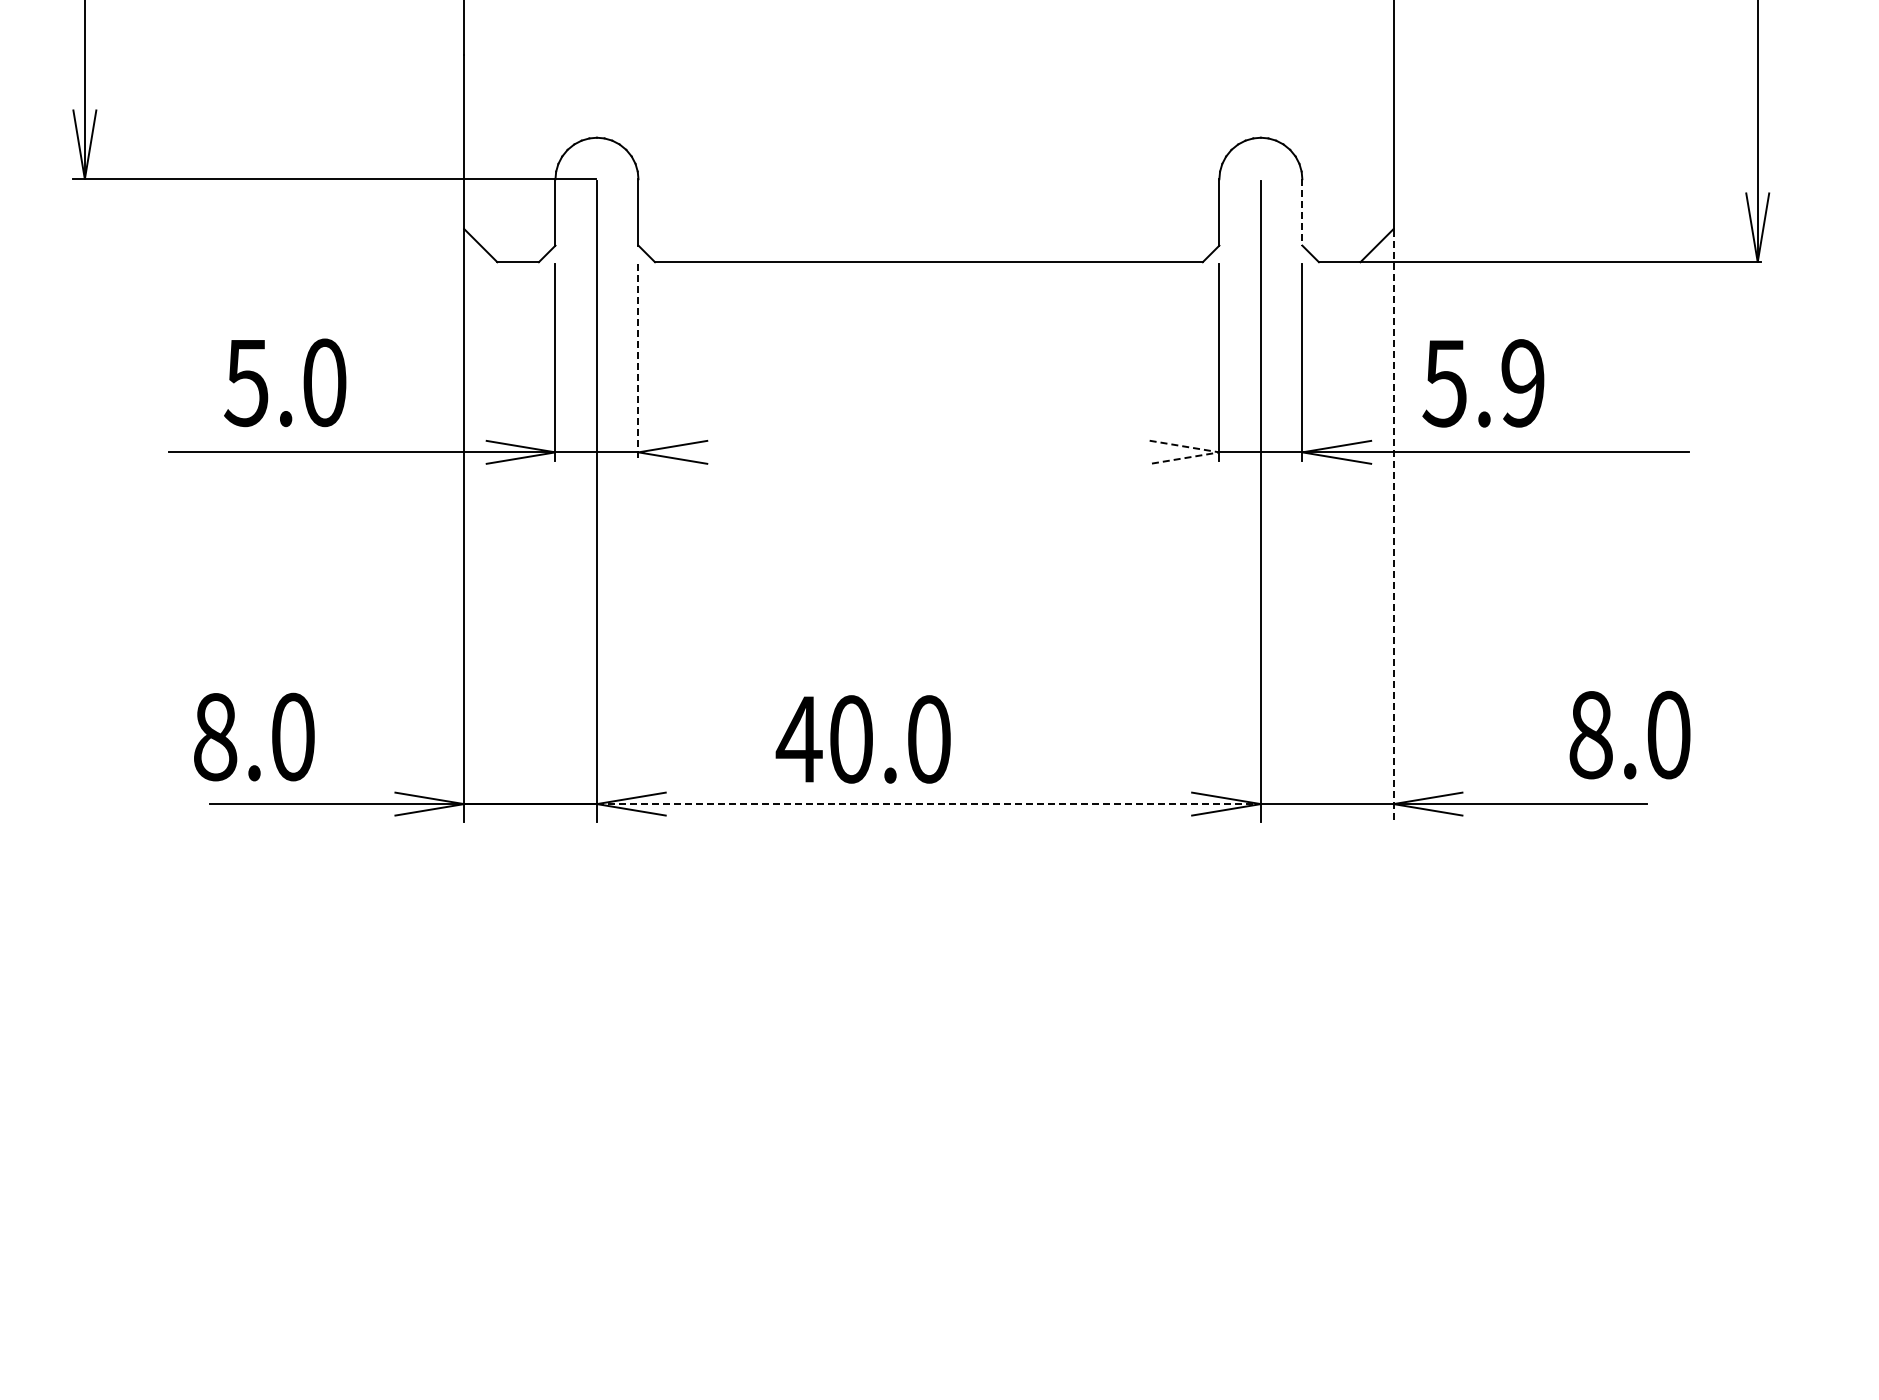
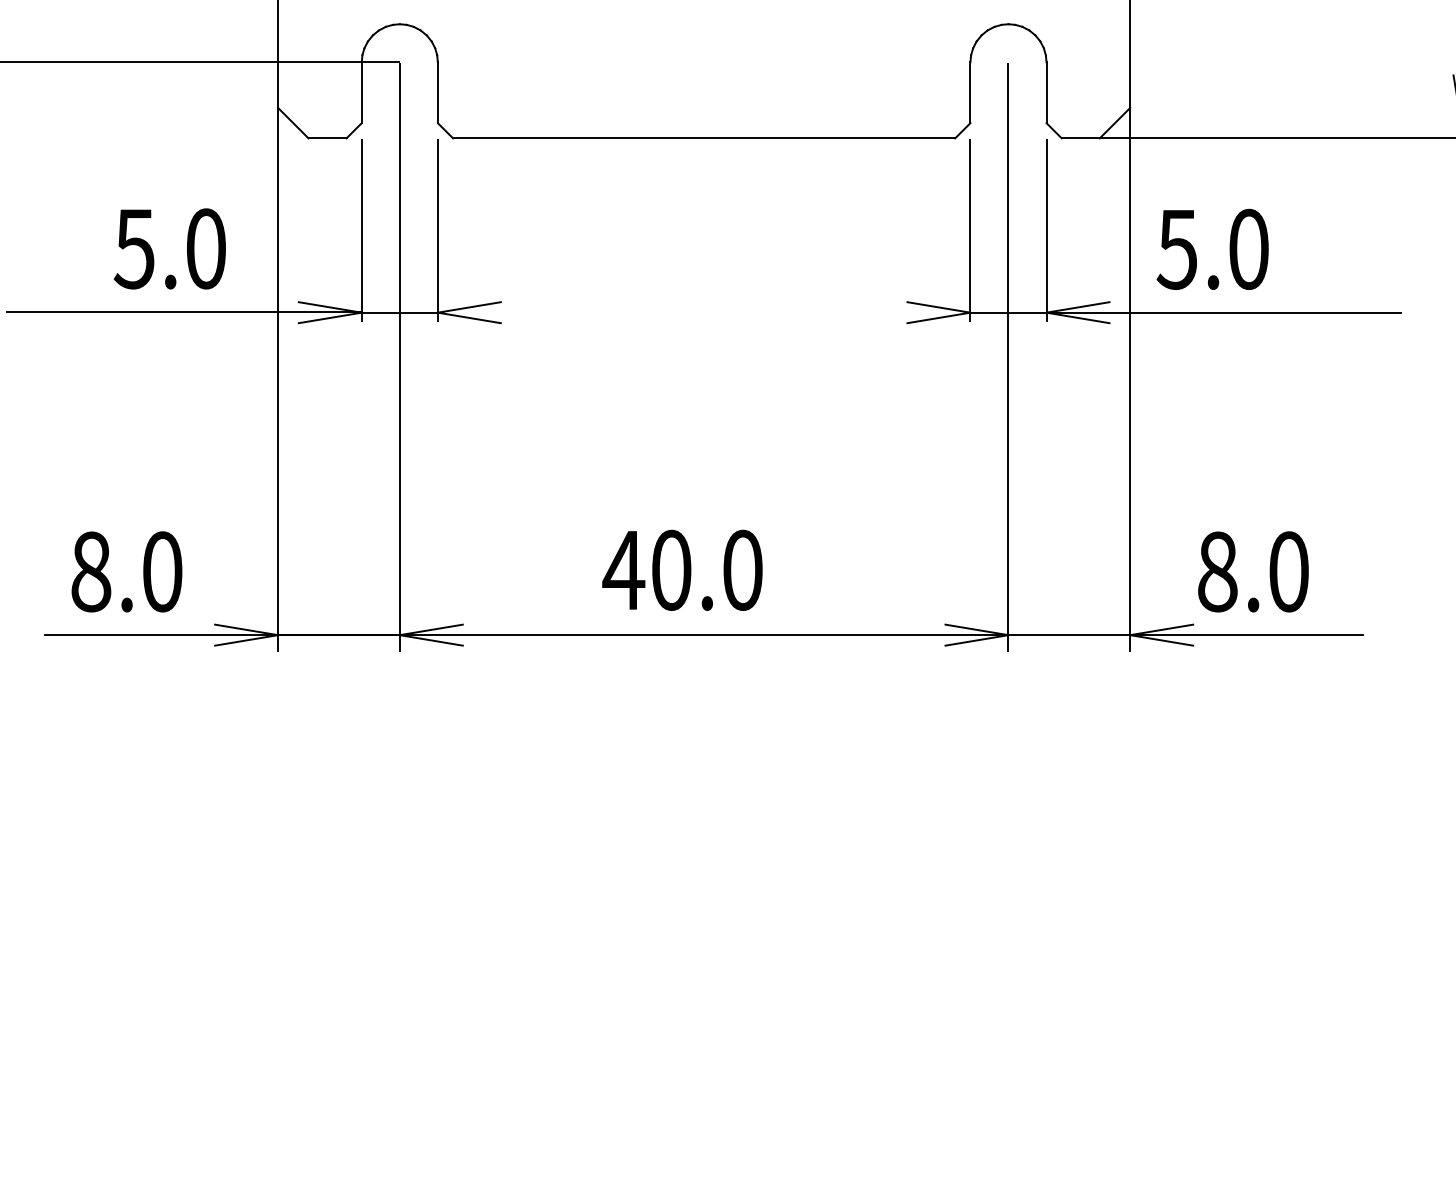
line: (1302, 212) -> (1046, 92), dashed -> solid
line: (638, 362) -> (437, 230), dashed -> solid
text: (285, 382) -> (170, 248), moved
text: (1522, 383) -> (1248, 249), 5.9 -> 5.0
line: (1219, 452) -> (970, 312), dashed -> solid
line: (1393, 525) -> (1130, 379), dashed -> solid
text: (1629, 734) -> (1252, 571), moved
text: (254, 736) -> (127, 571), moved
text: (862, 739) -> (681, 570), moved
line: (928, 804) -> (703, 635), dashed -> solid

